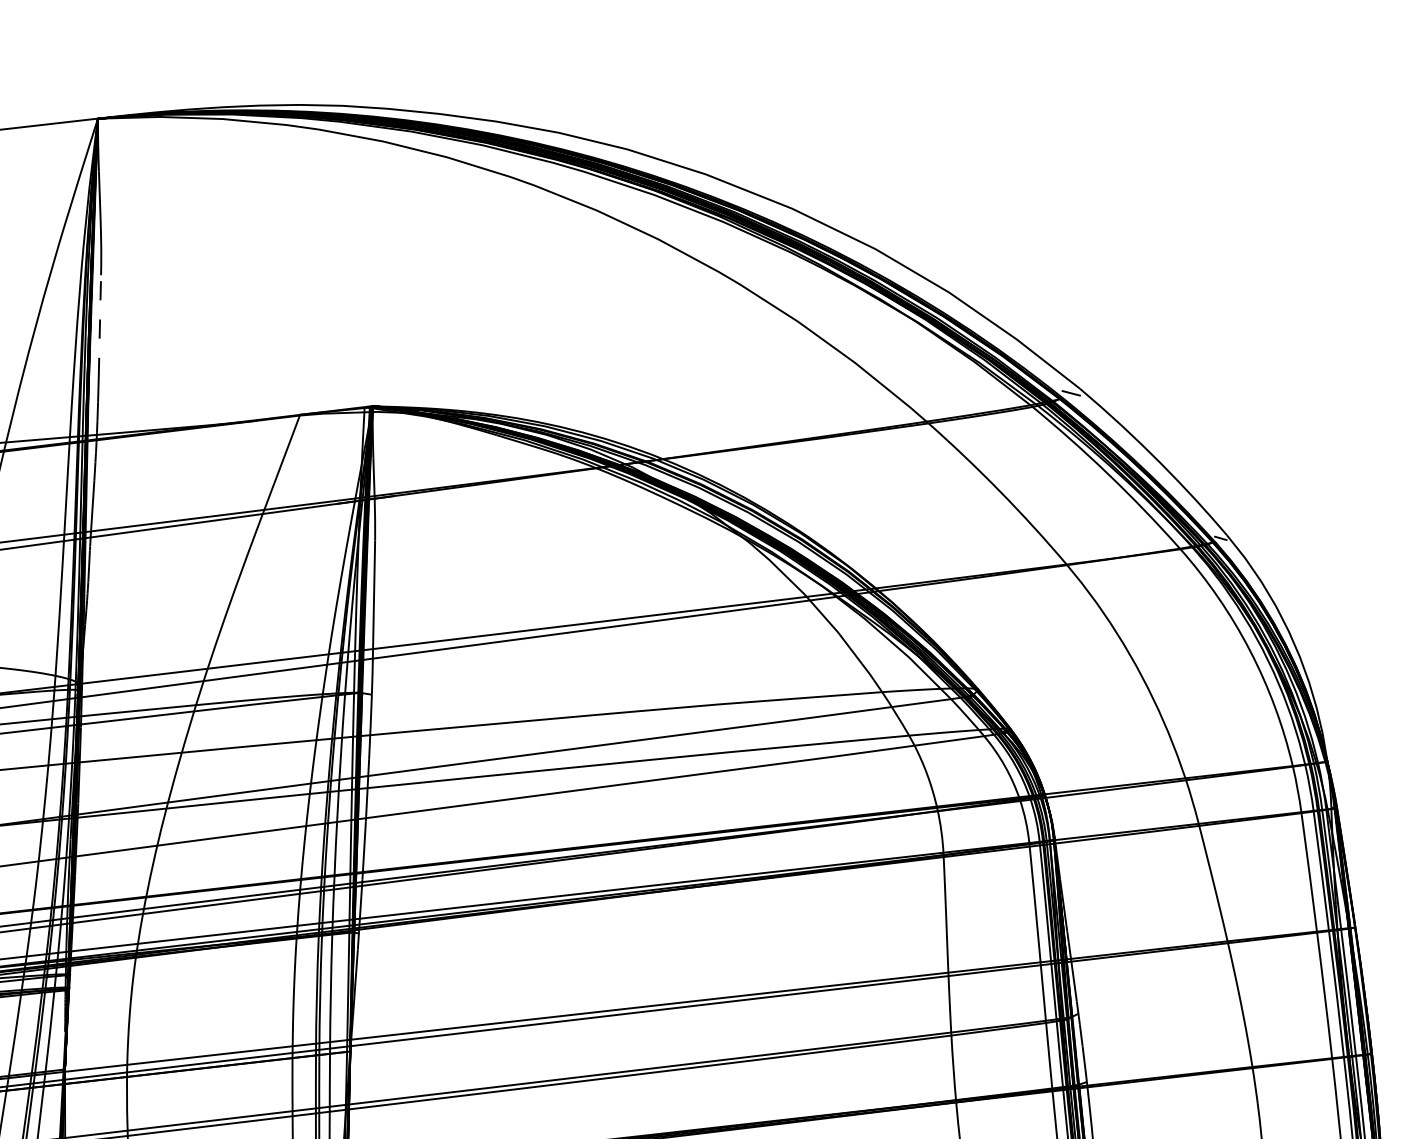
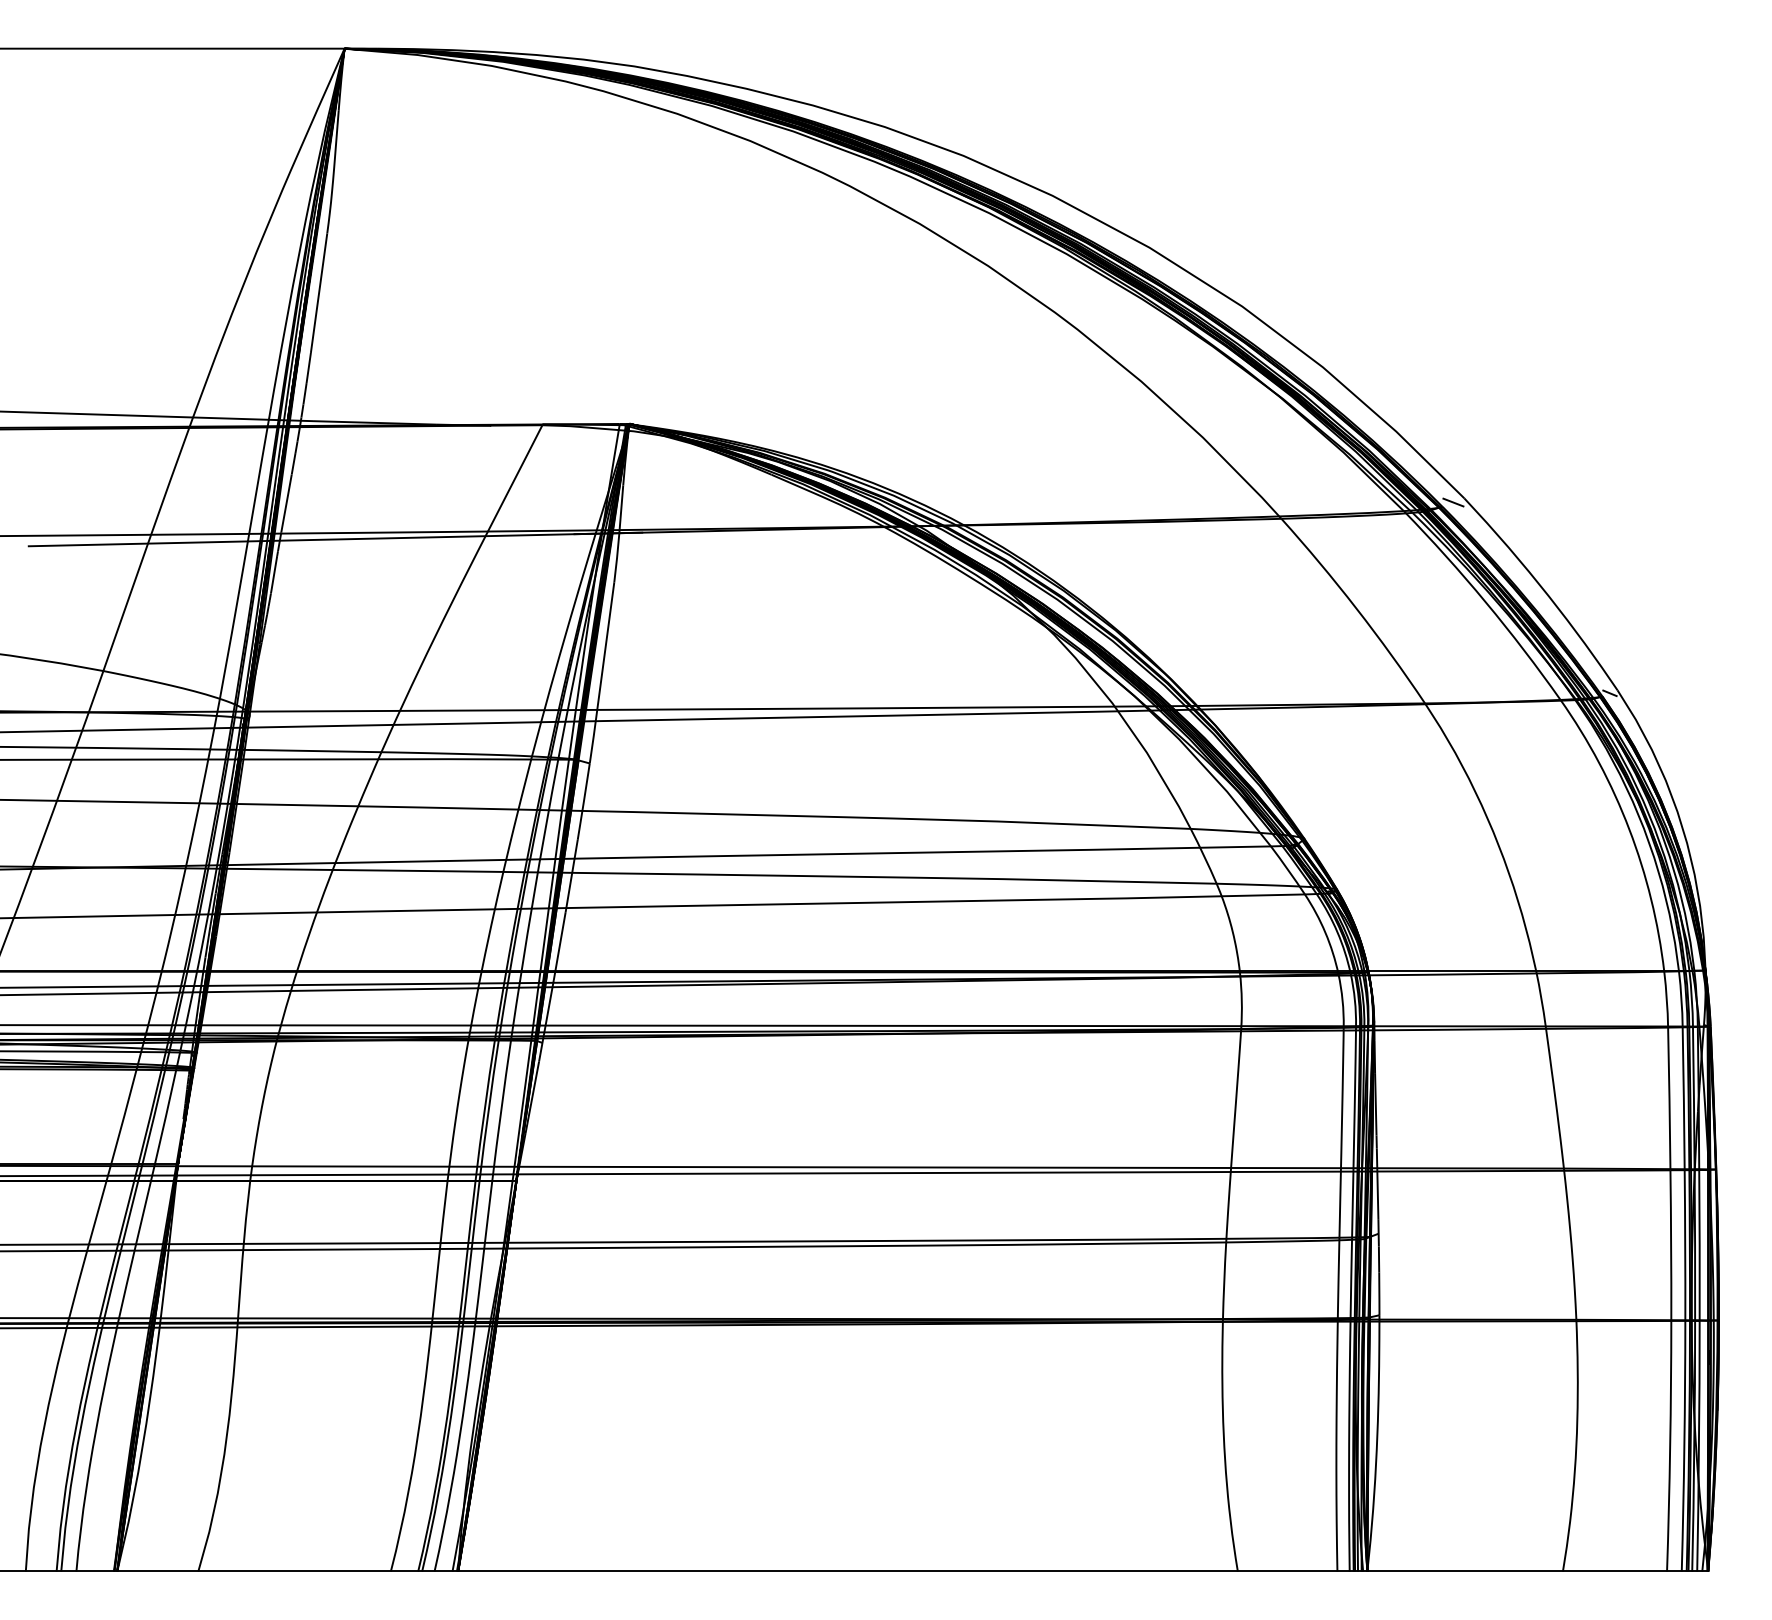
line: (100, 325) -> (319, 292), dashed -> solid

